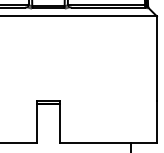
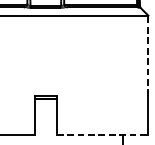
line: (156, 58) -> (147, 55), solid -> dashed
line: (108, 142) -> (102, 134), solid -> dashed

